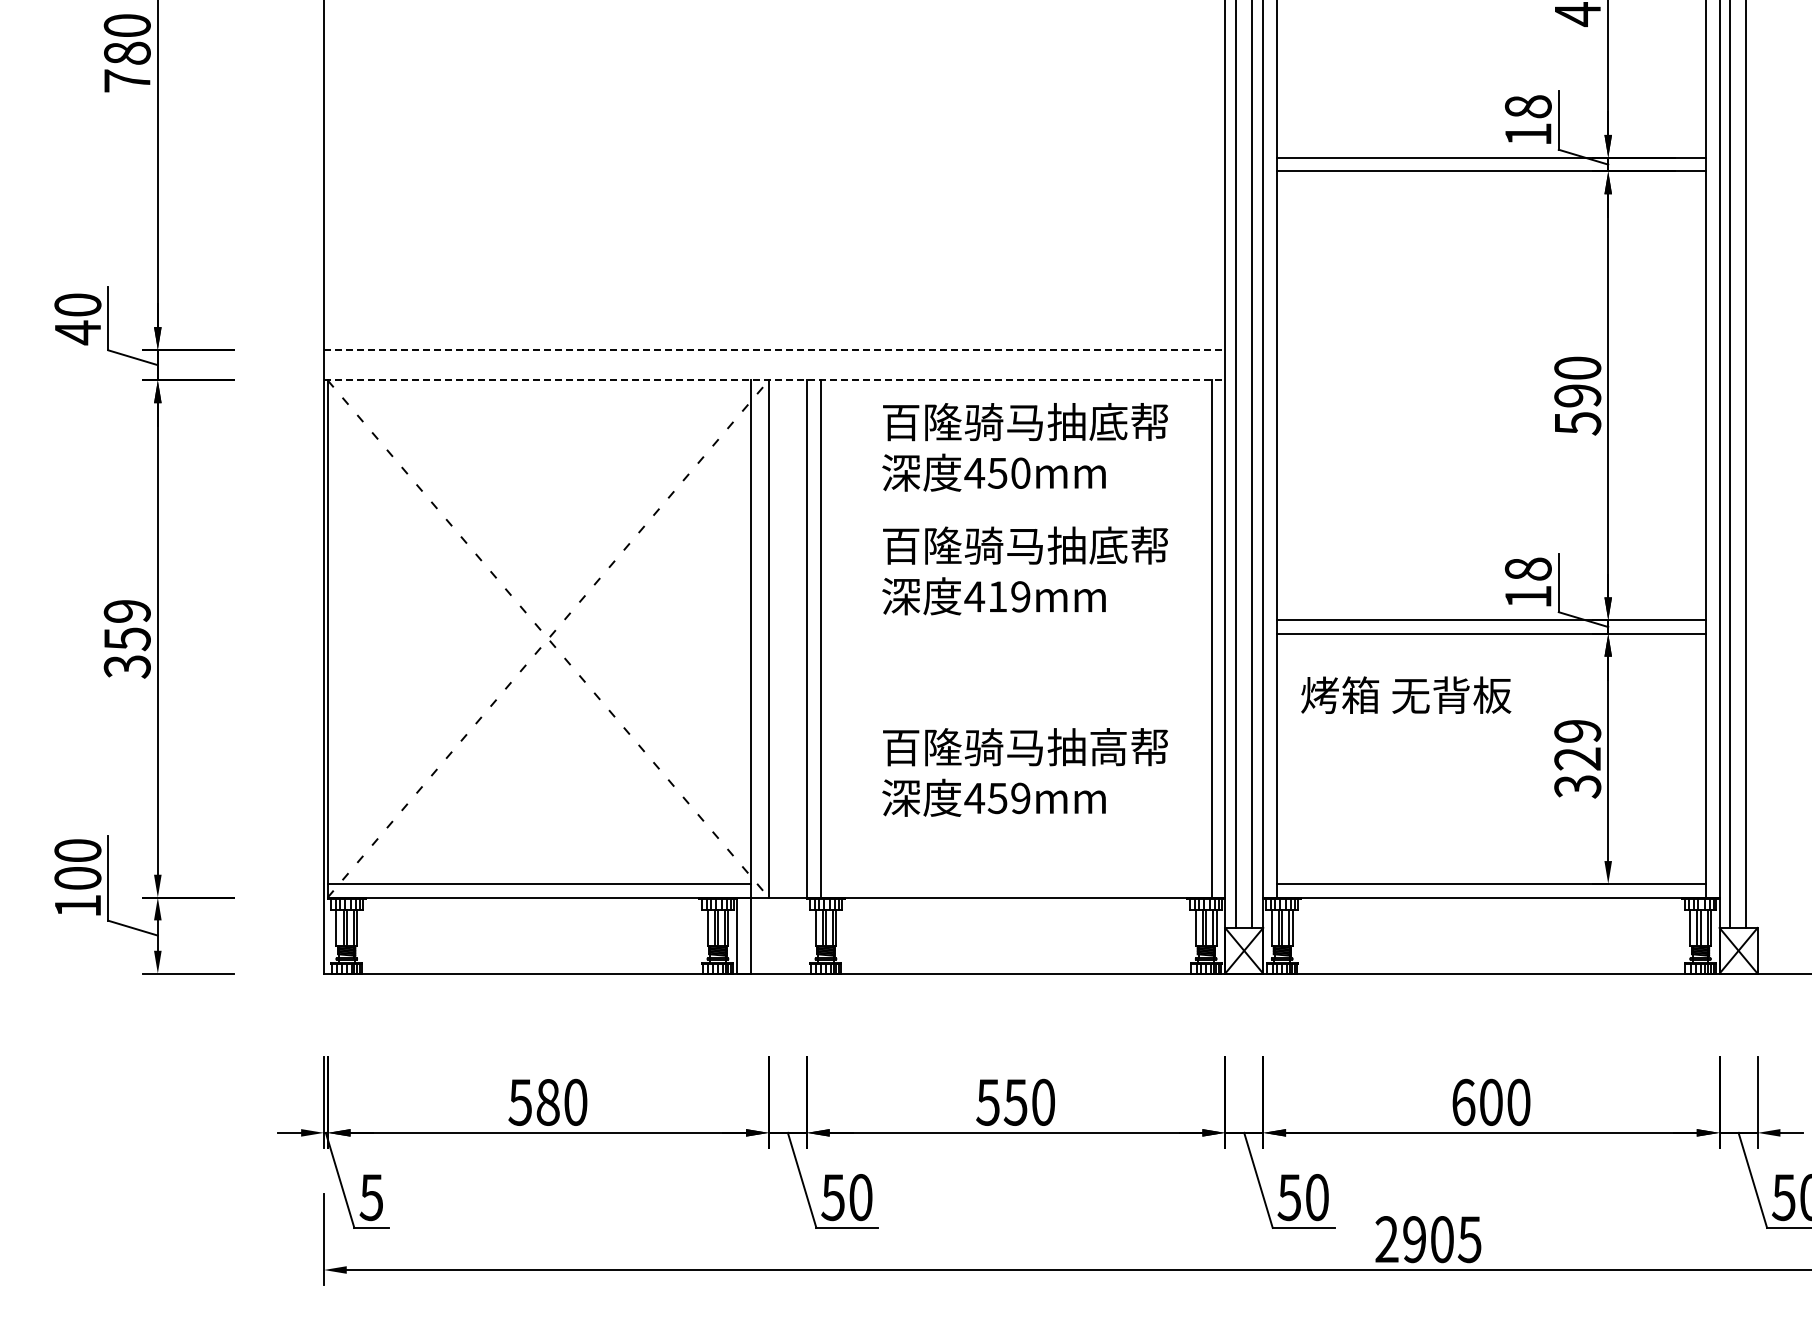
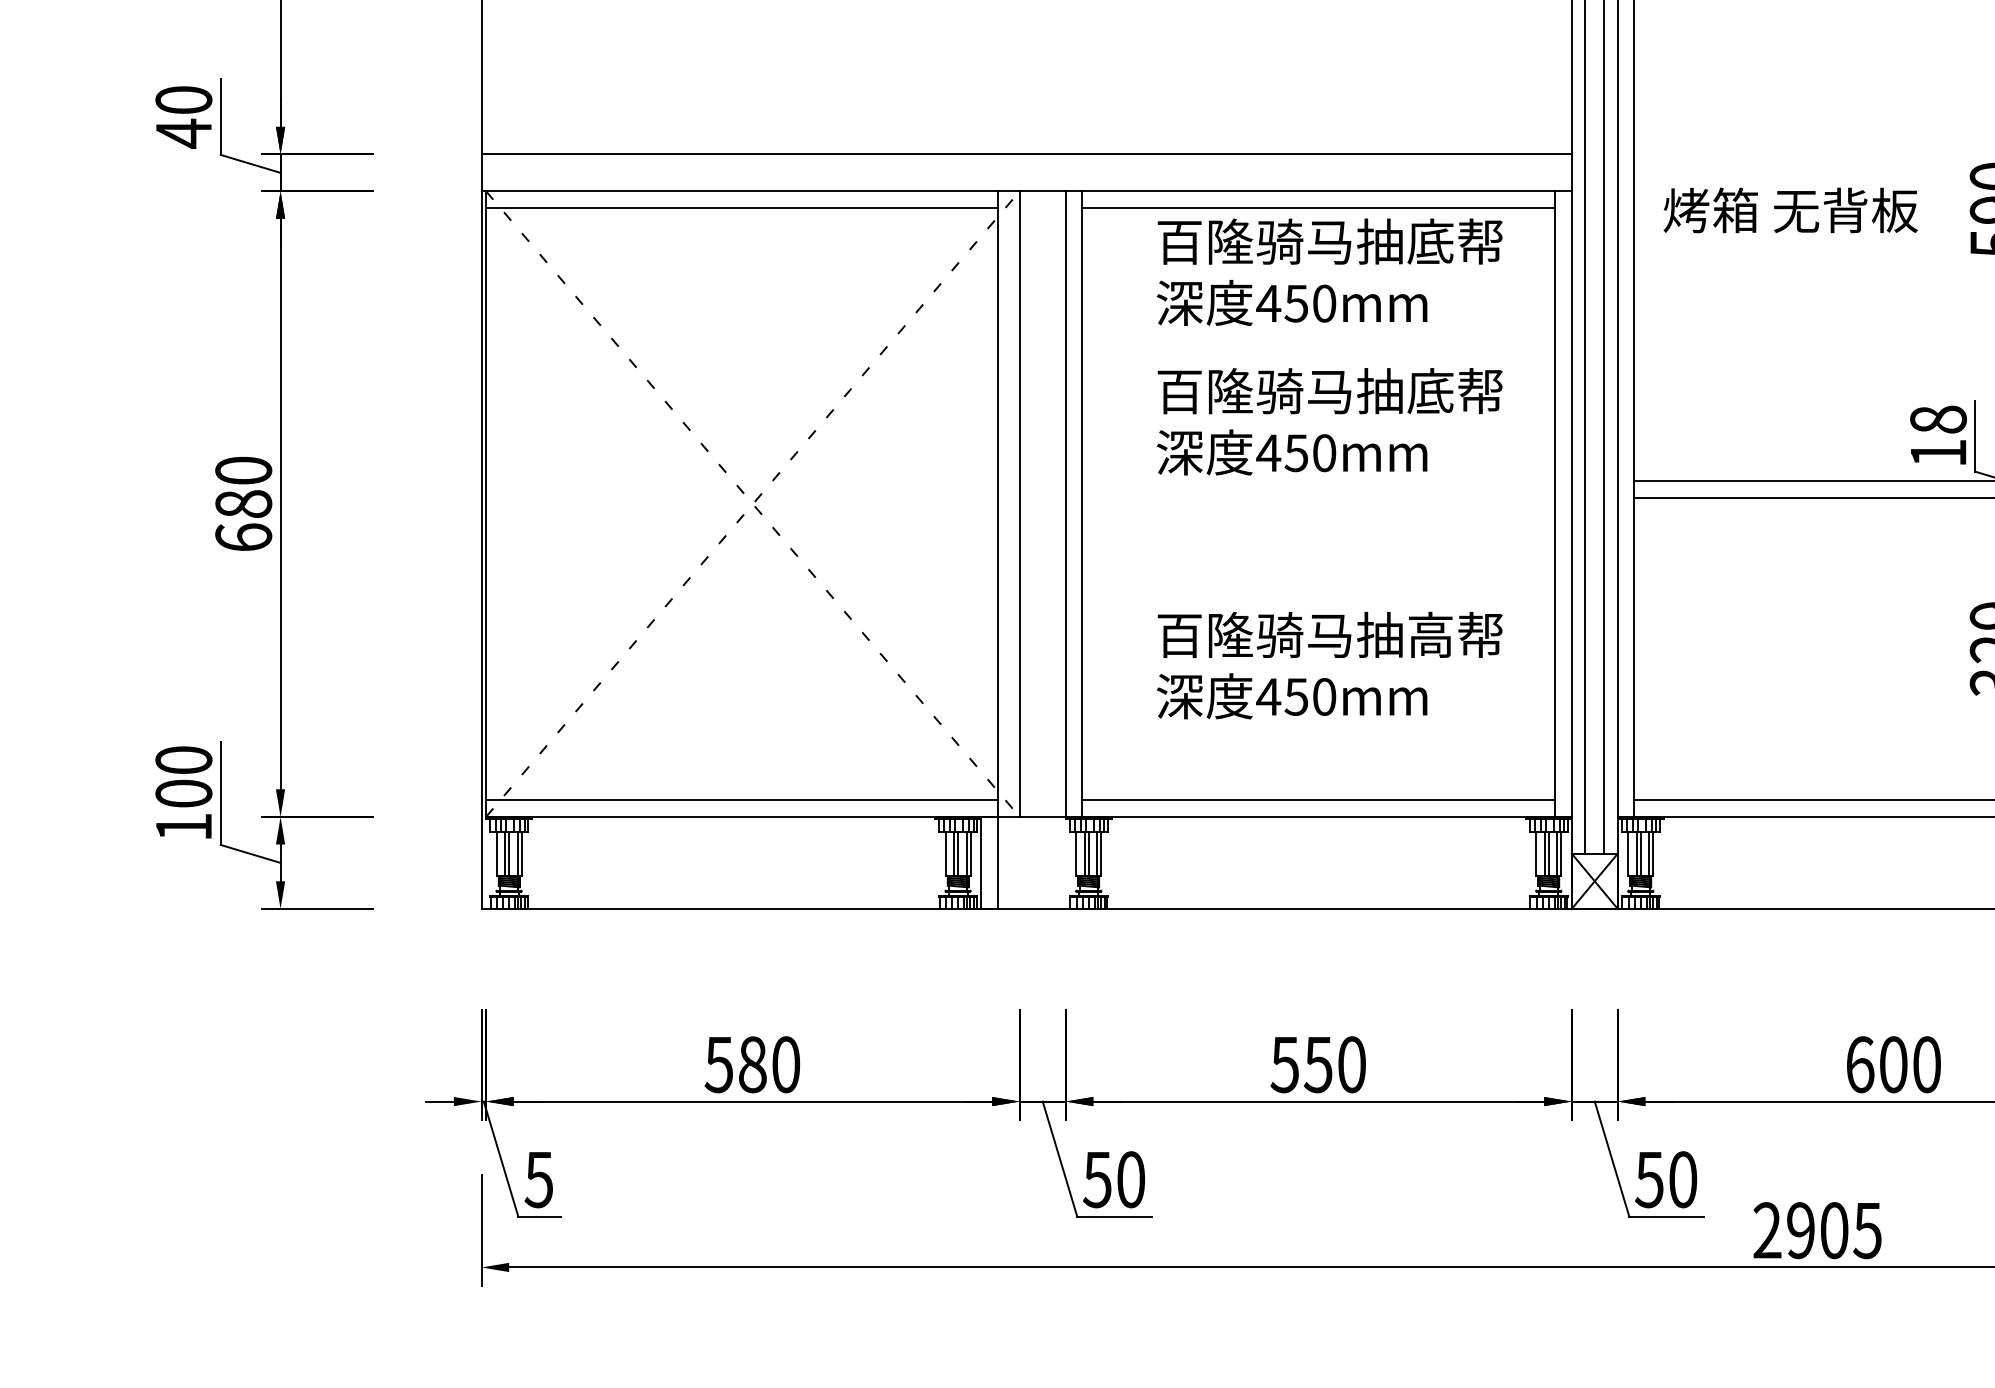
line: (774, 349) -> (1026, 153), dashed -> solid
line: (774, 380) -> (1026, 191), dashed -> solid
line: (538, 394) -> (741, 208), added
line: (1015, 394) -> (1318, 208), added
text: (1008, 596) -> (1309, 452), 419mm -> 450mm
text: (126, 639) -> (242, 504), 359 -> 680
text: (1406, 694) -> (1791, 209), moved
text: (1020, 798) -> (1324, 697), 459mm -> 450mm
line: (1015, 883) -> (1318, 799), added

